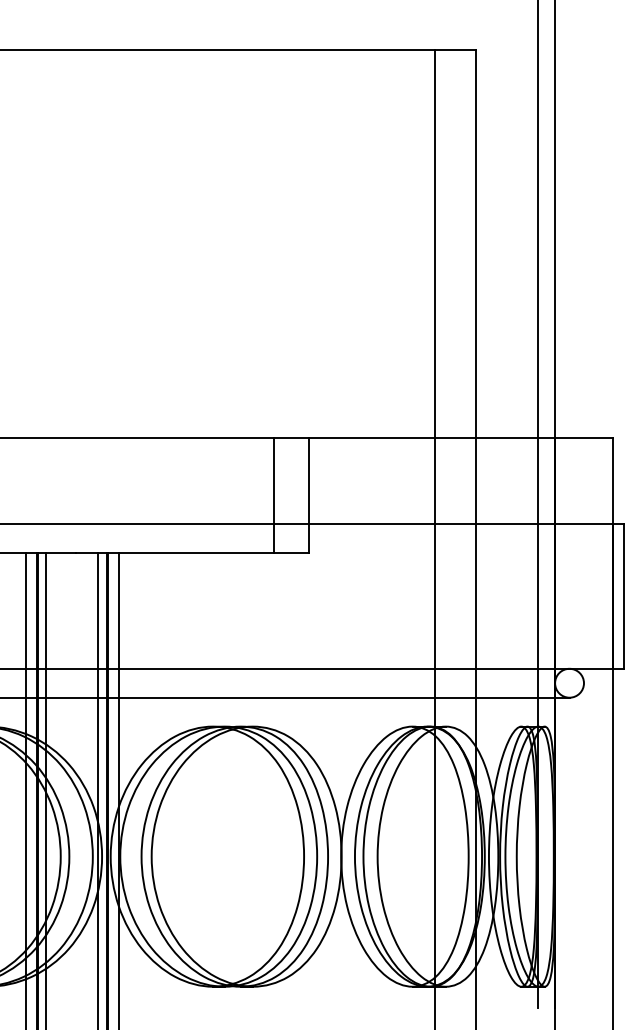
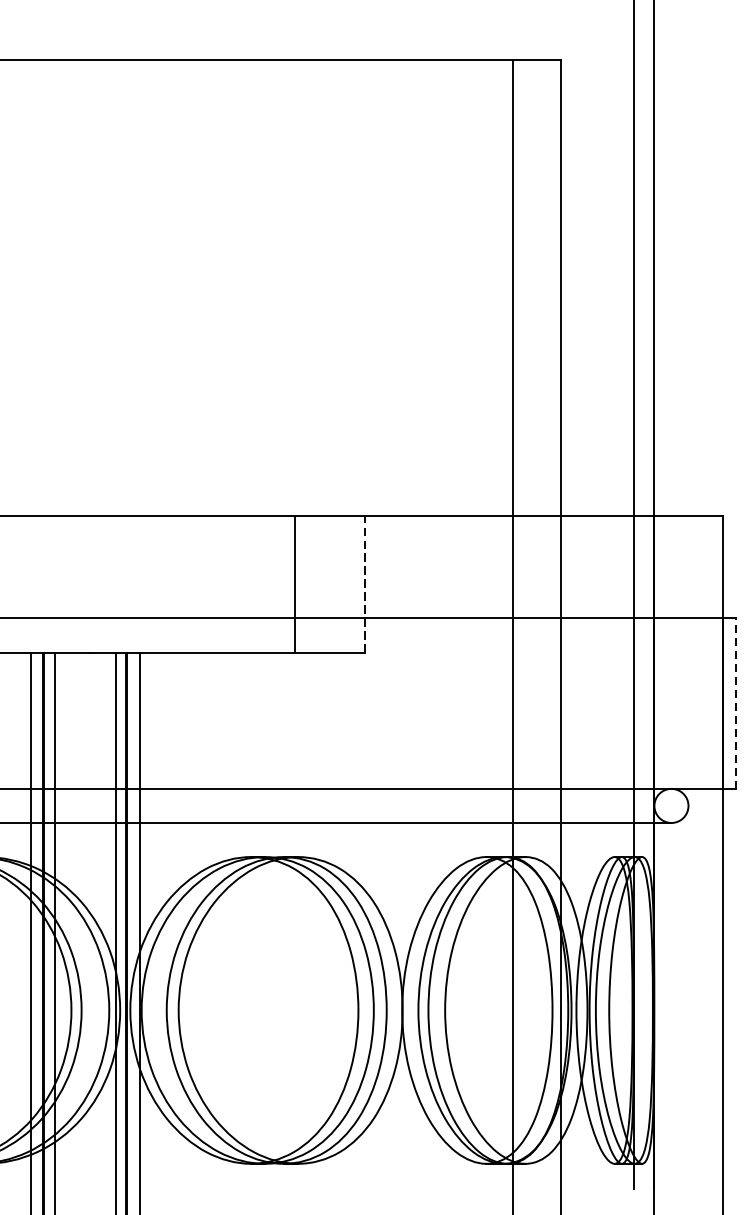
line: (273, 495) -> (295, 584), moved
line: (309, 495) -> (364, 584), solid -> dashed
line: (624, 596) -> (736, 703), solid -> dashed

